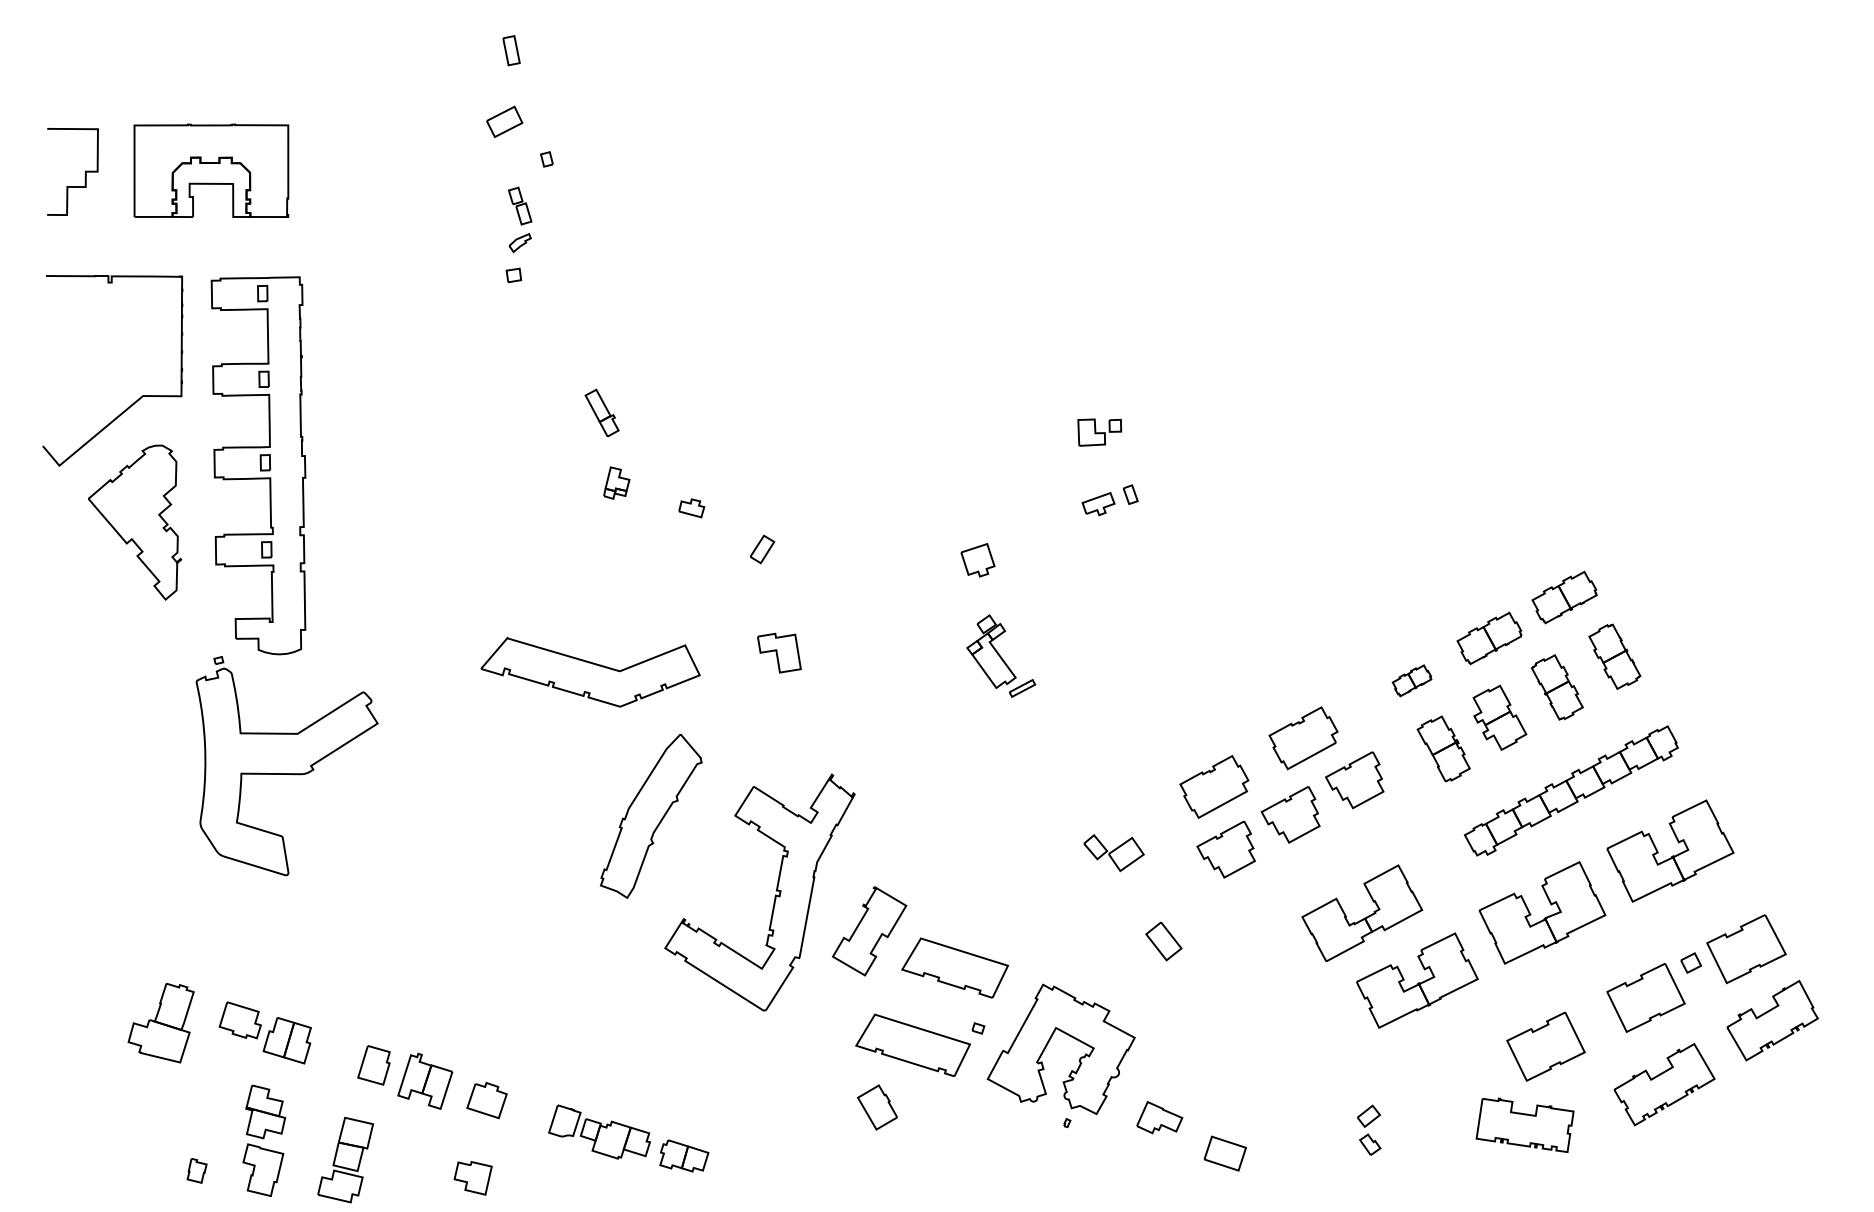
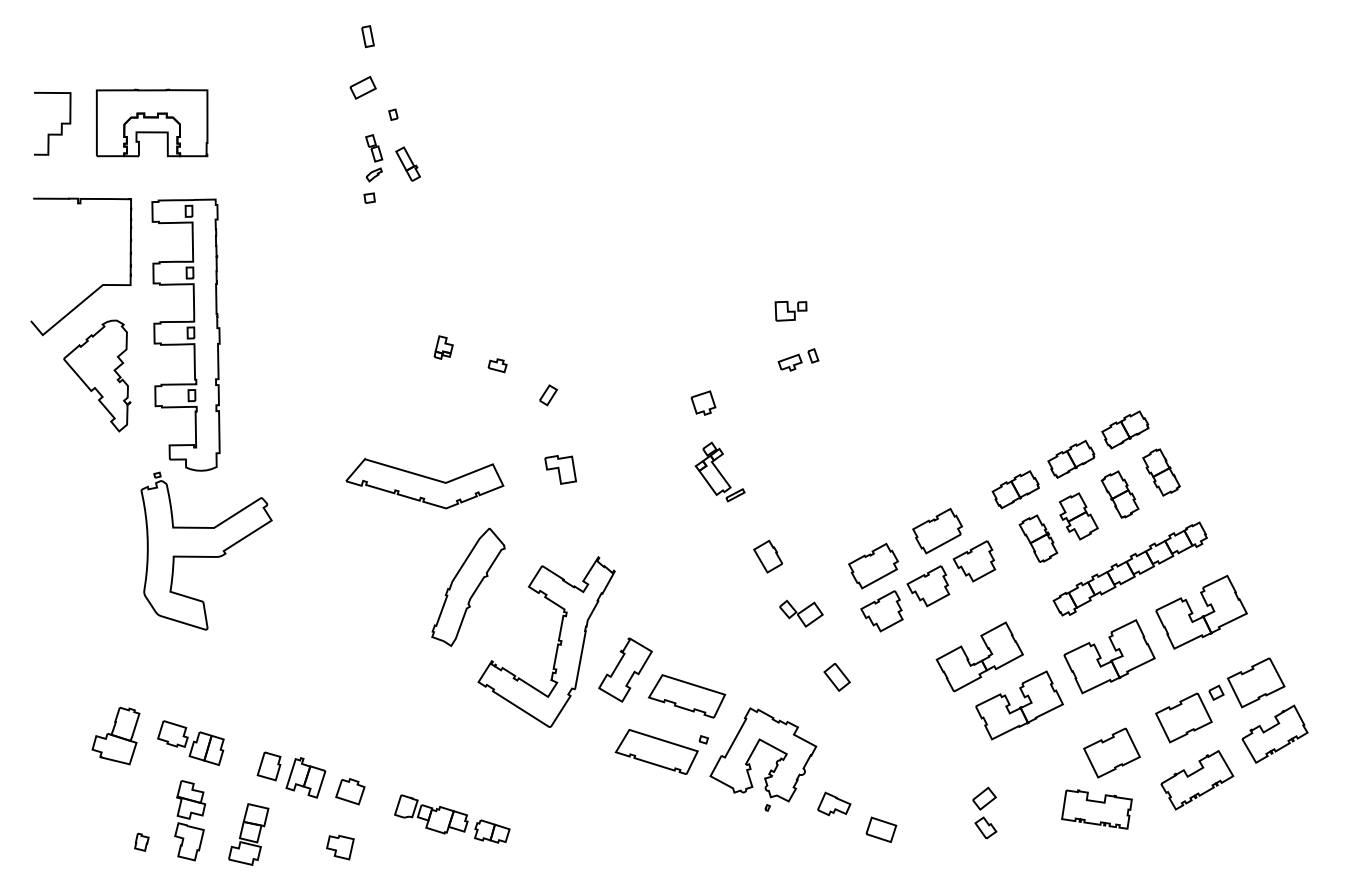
part: (601, 412) -> (407, 163), moved
part: (1411, 680) -> (1015, 489), size x1.67
part: (876, 1107) -> (767, 556), moved
part: (1368, 1129) -> (984, 812), size x1.43

